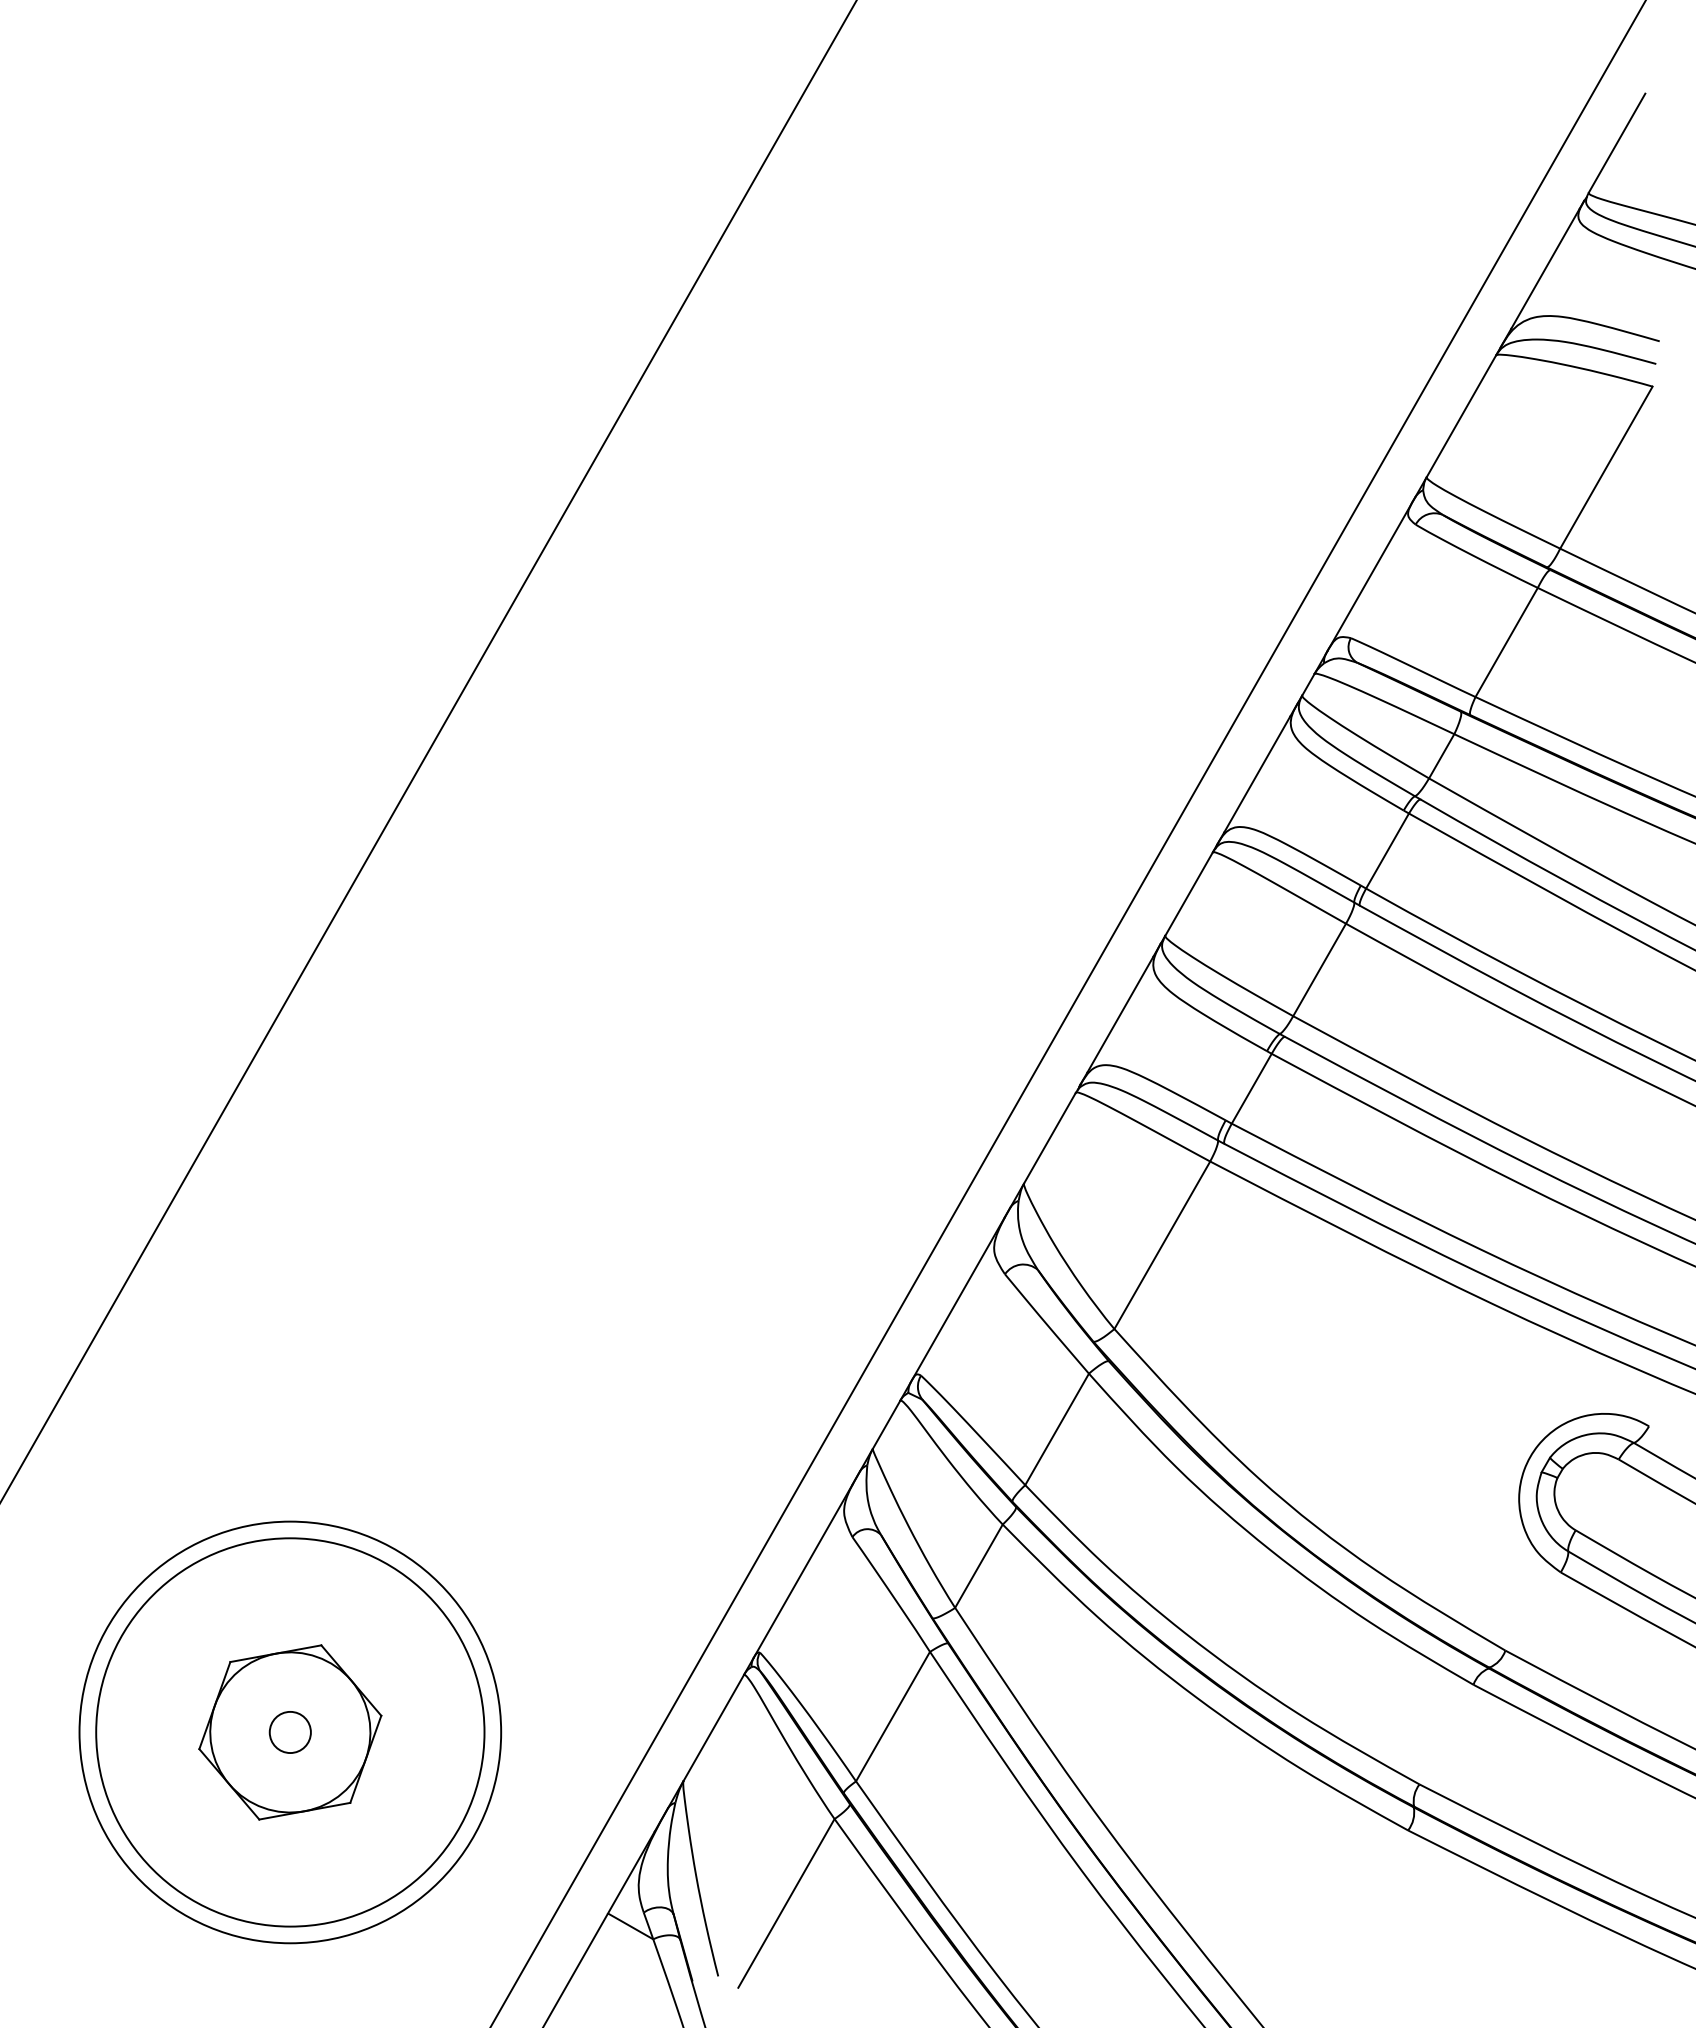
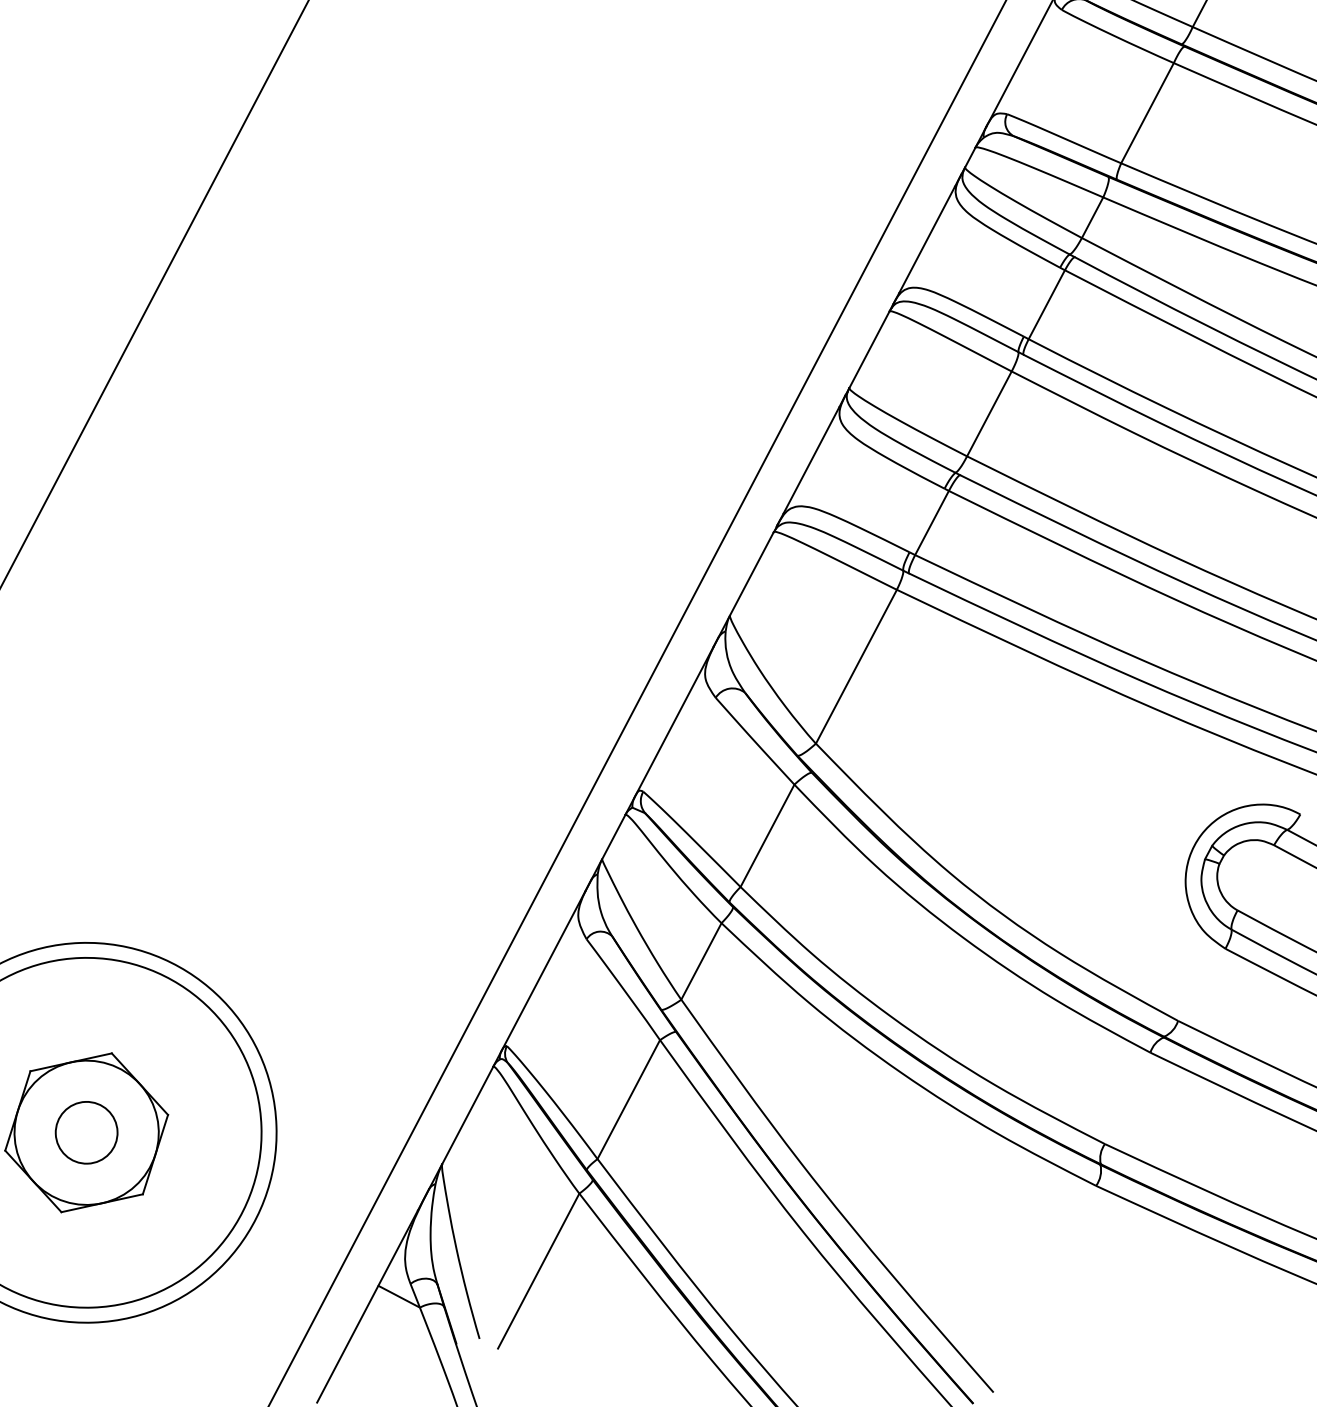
circle: (290, 1732) -> (86, 1132), size x1.67

